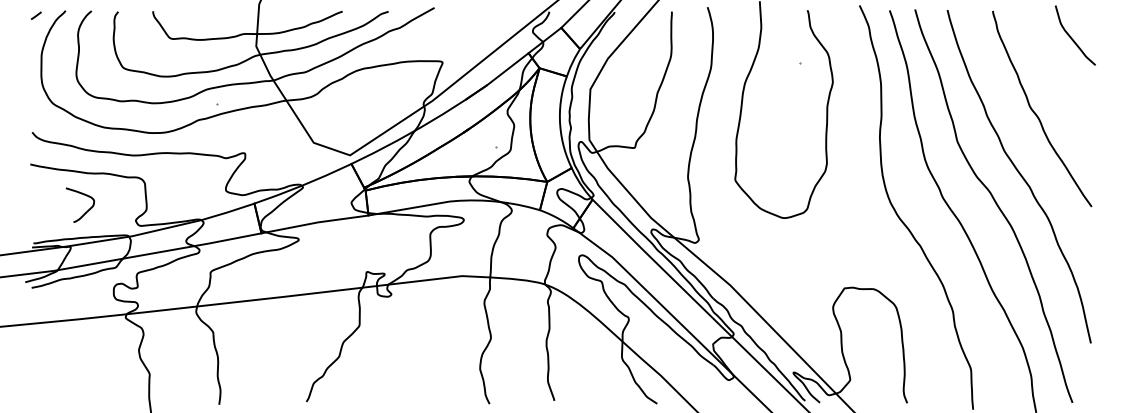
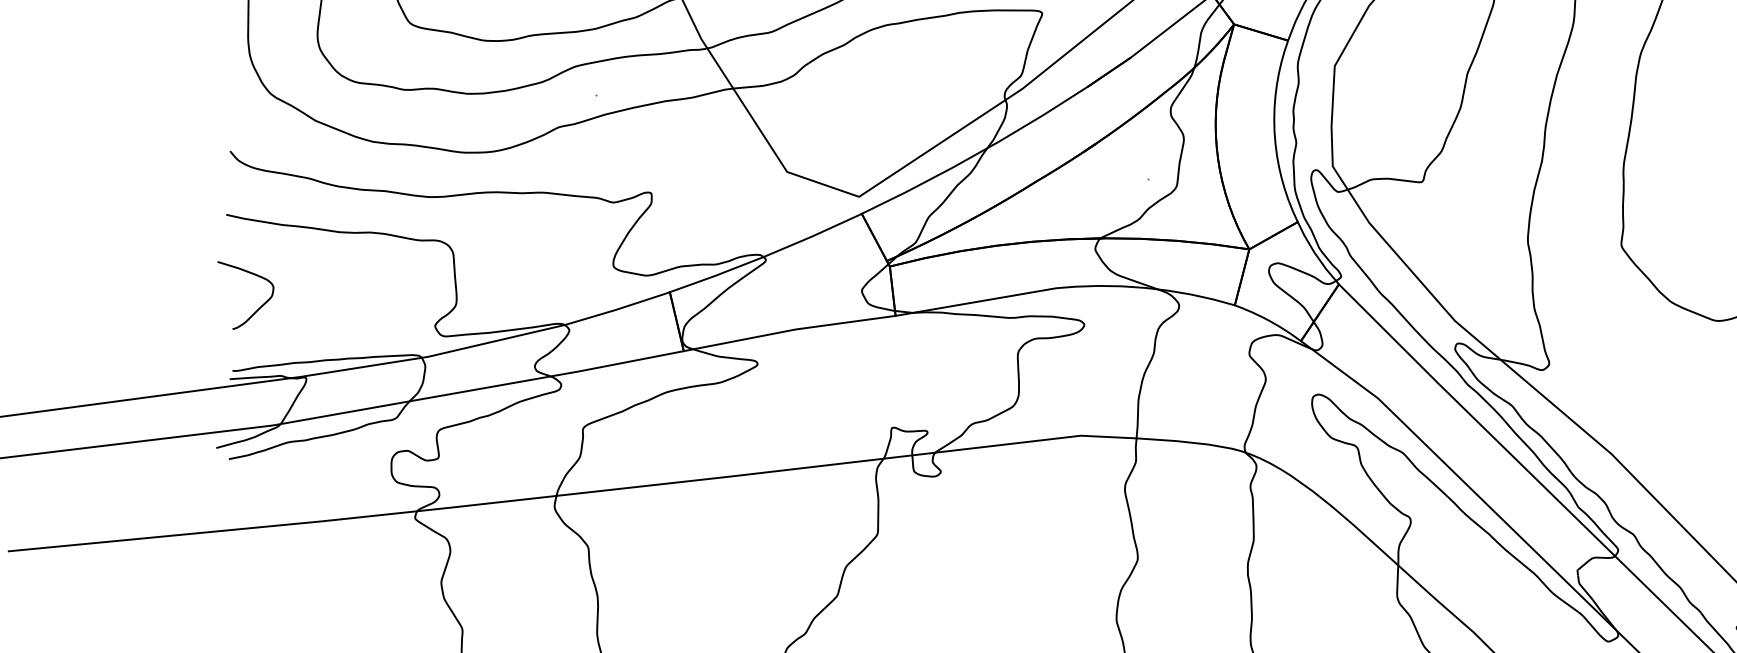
curve: (87, 210) -> (260, 305), moved

